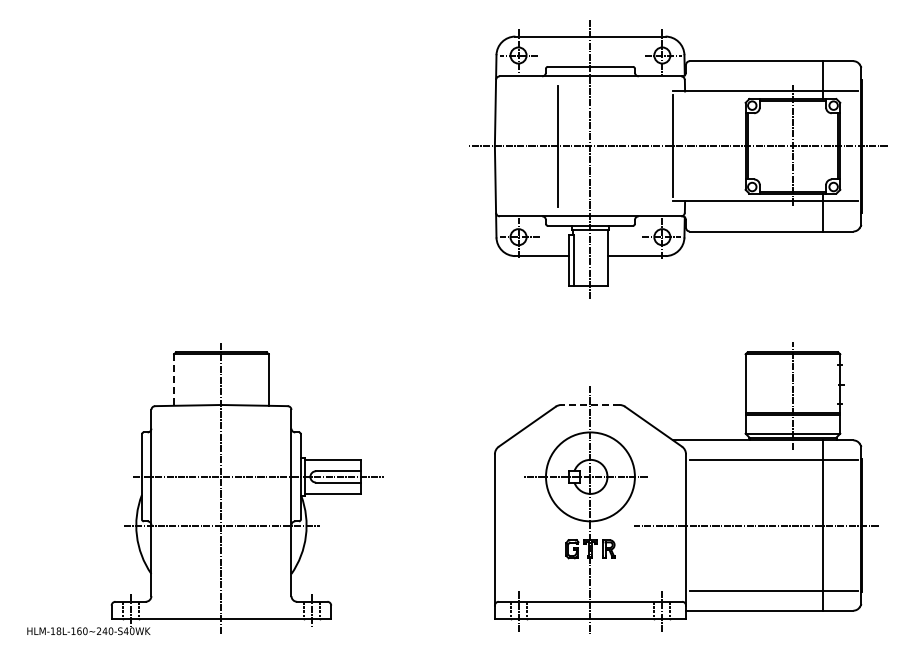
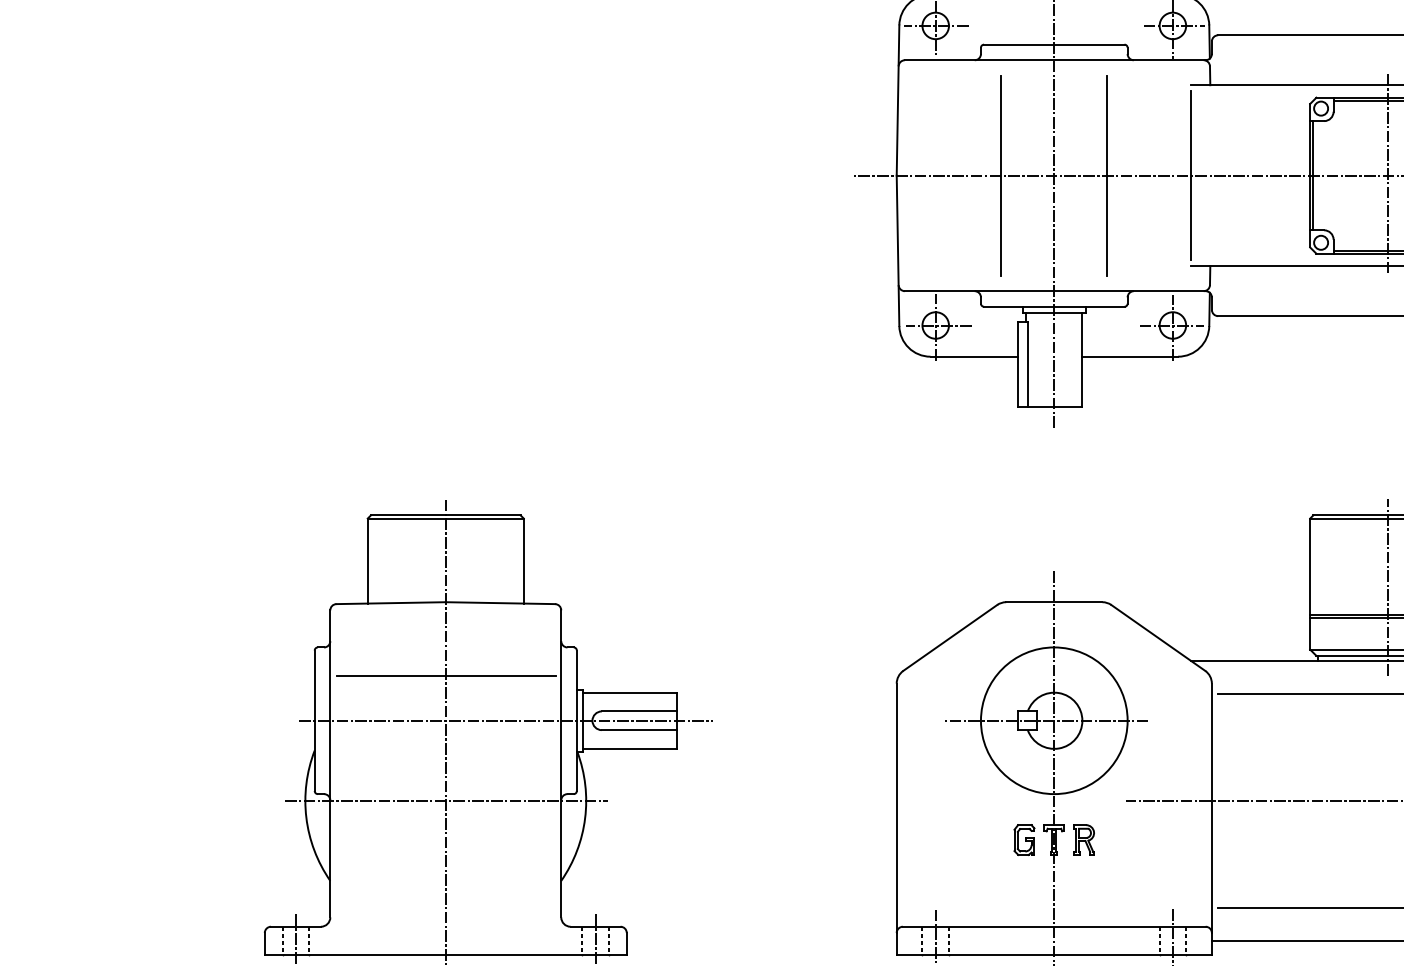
line: (622, 145) -> (1107, 174), added
line: (174, 380) -> (368, 561), dashed -> solid
line: (589, 404) -> (1052, 601), dashed -> solid
line: (221, 449) -> (445, 675), added

